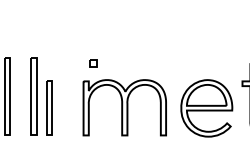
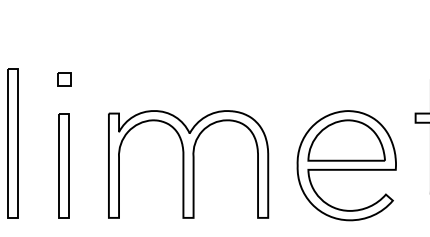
part: (93, 63) -> (64, 79), moved
part: (49, 107) -> (64, 163), moved

